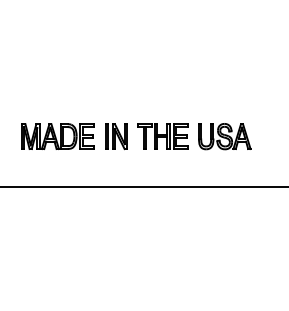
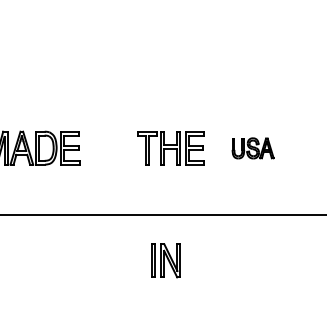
part: (116, 136) -> (166, 260), moved
part: (224, 136) -> (252, 148), size x0.6

